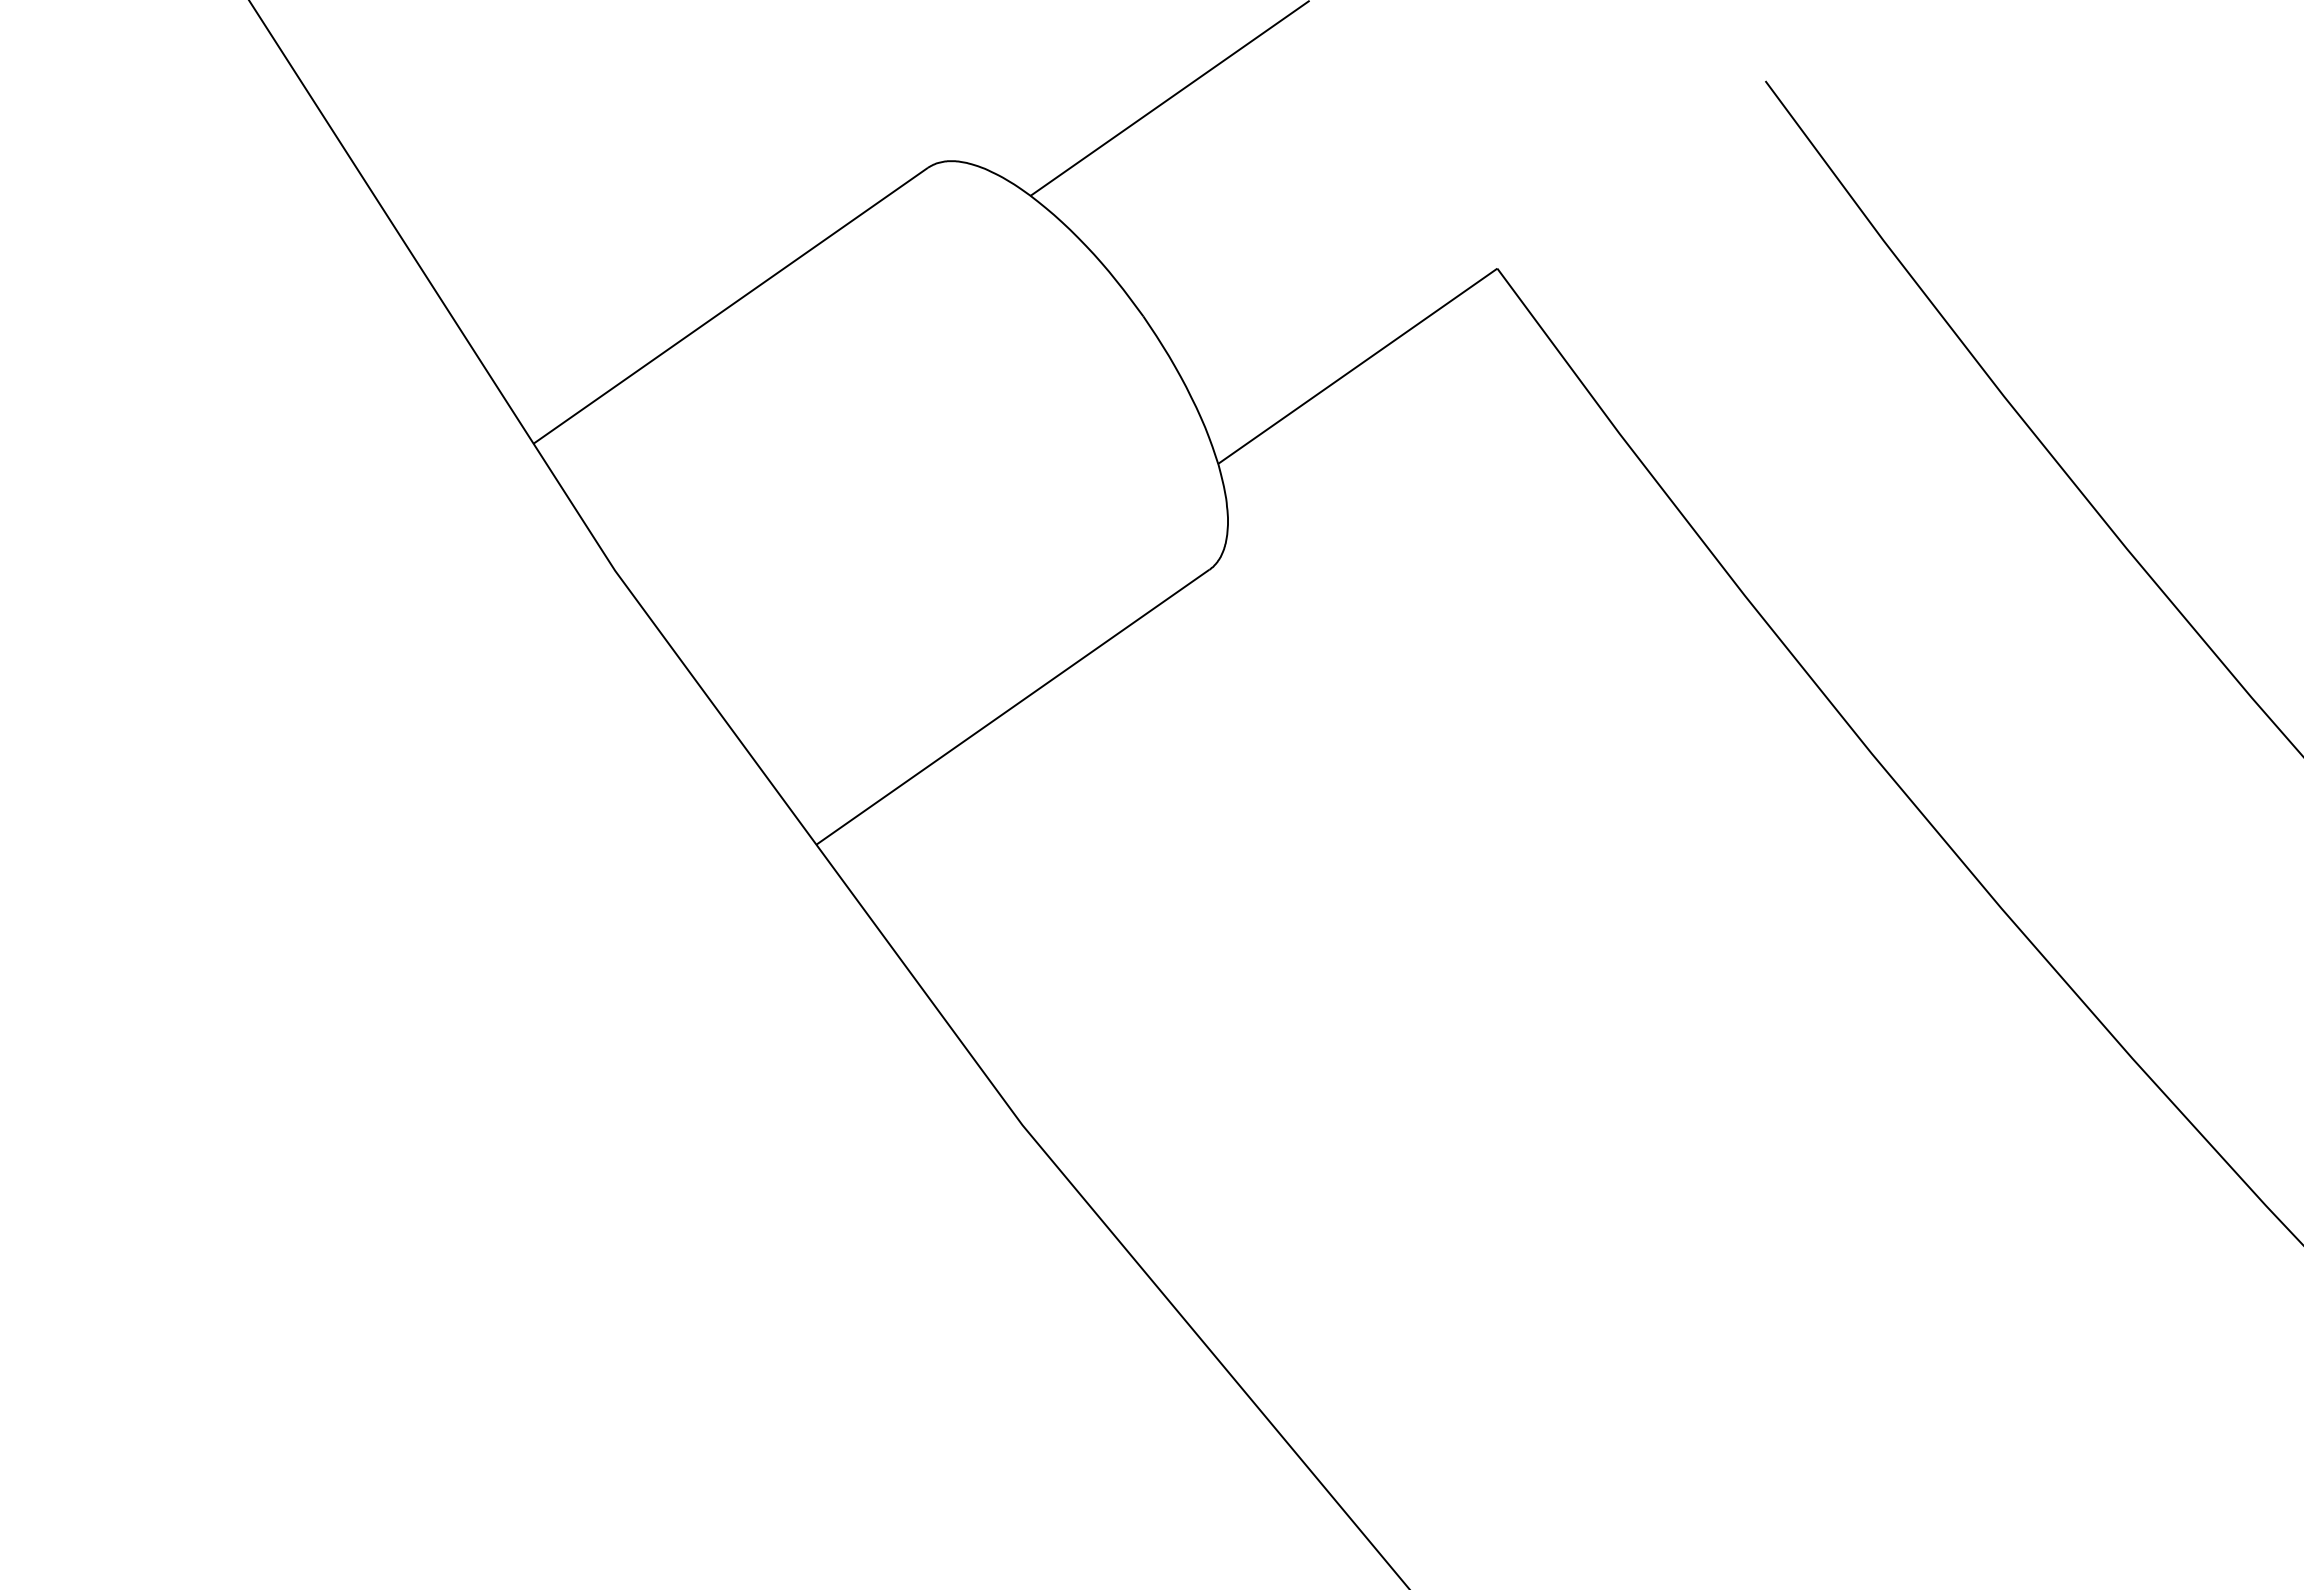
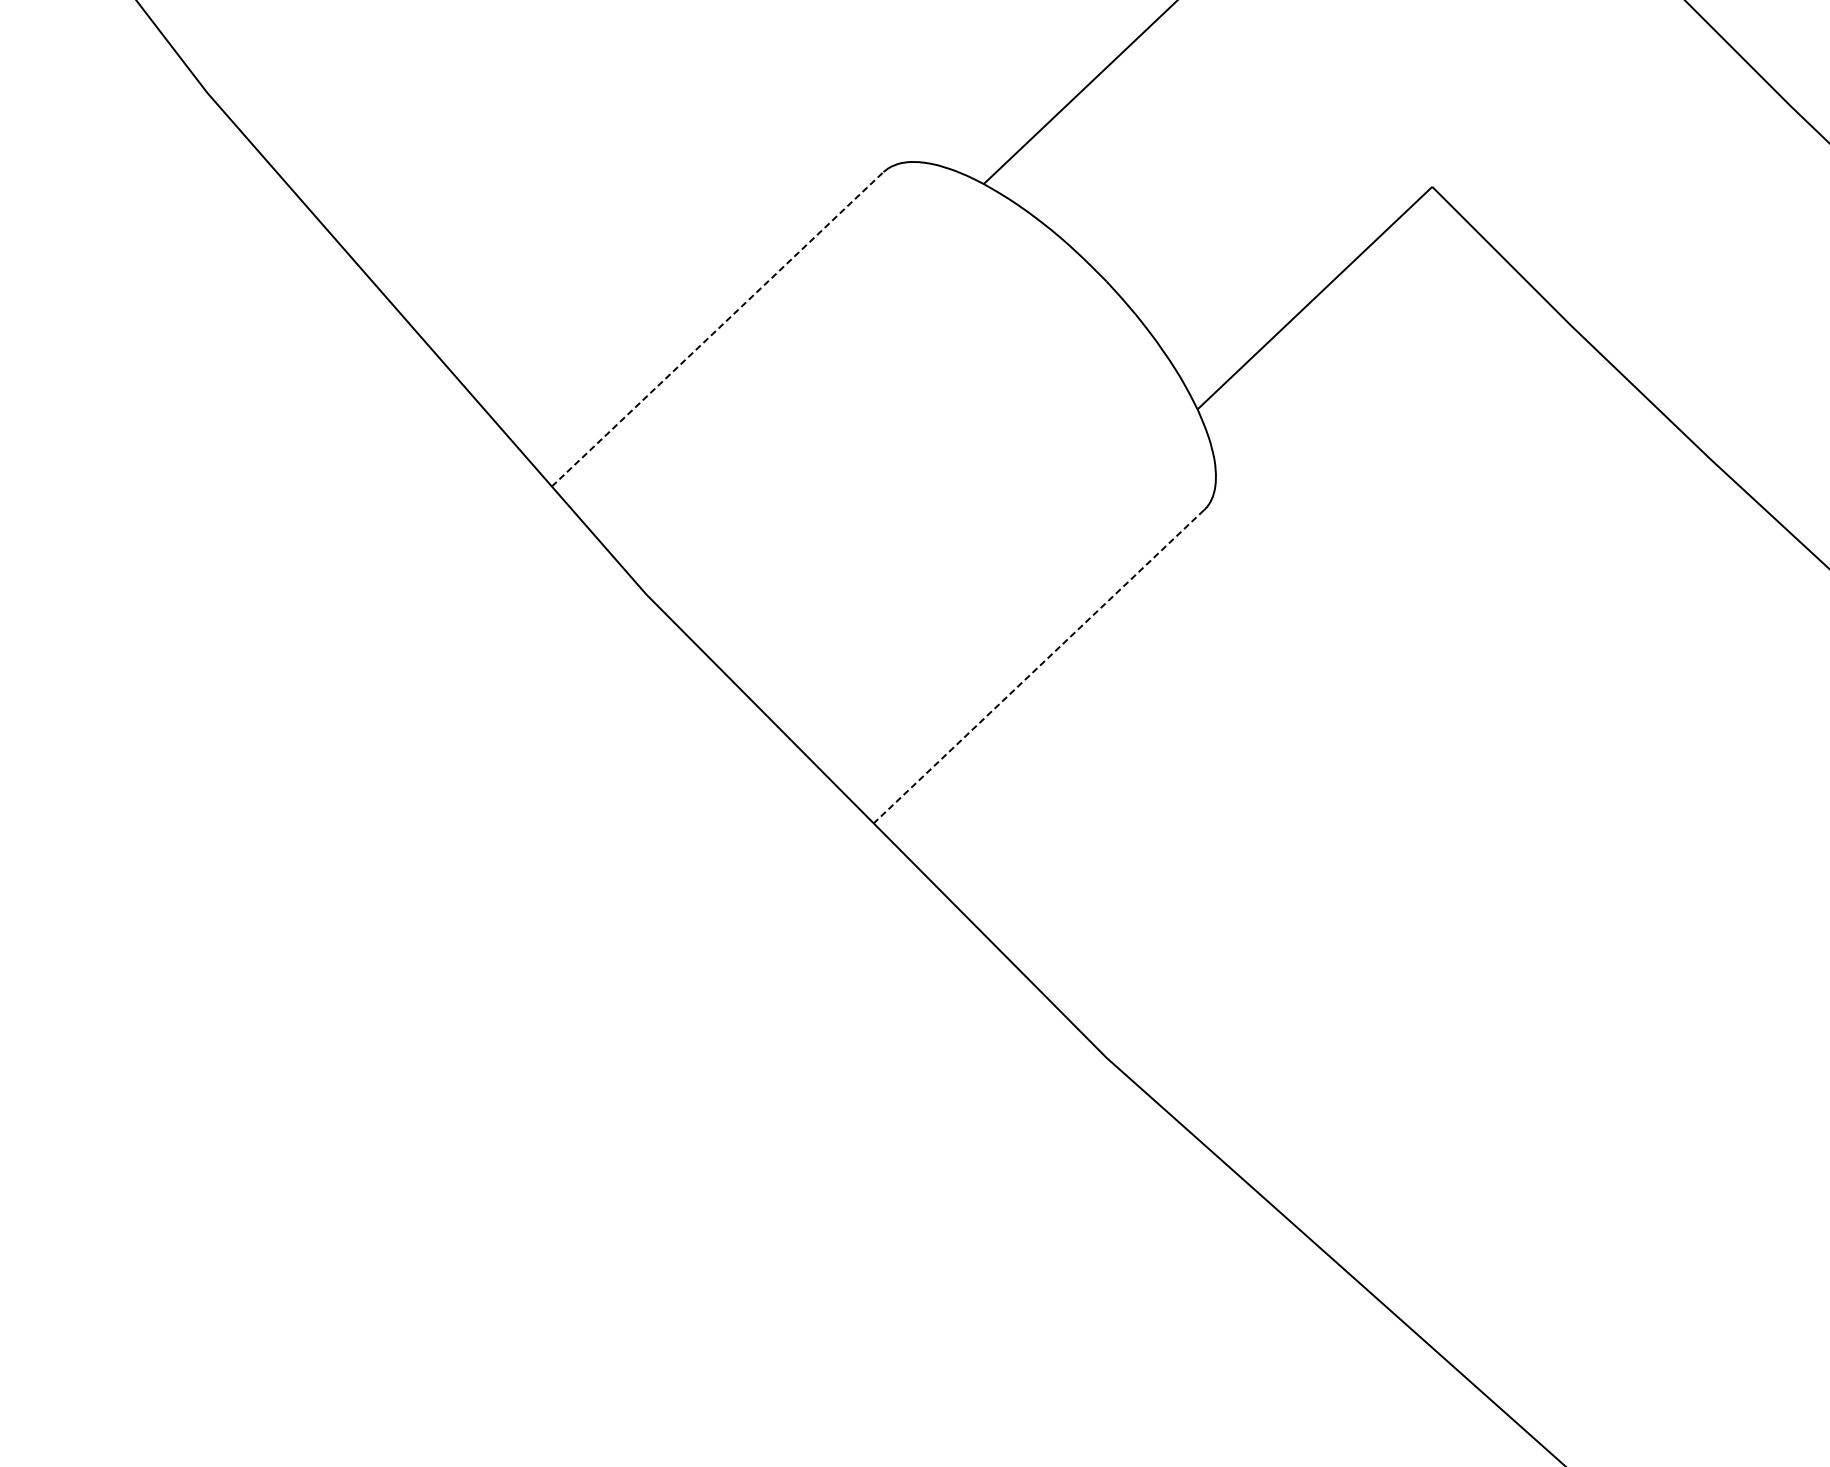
line: (730, 305) -> (717, 329), solid -> dashed
line: (1012, 707) -> (1038, 667), solid -> dashed

